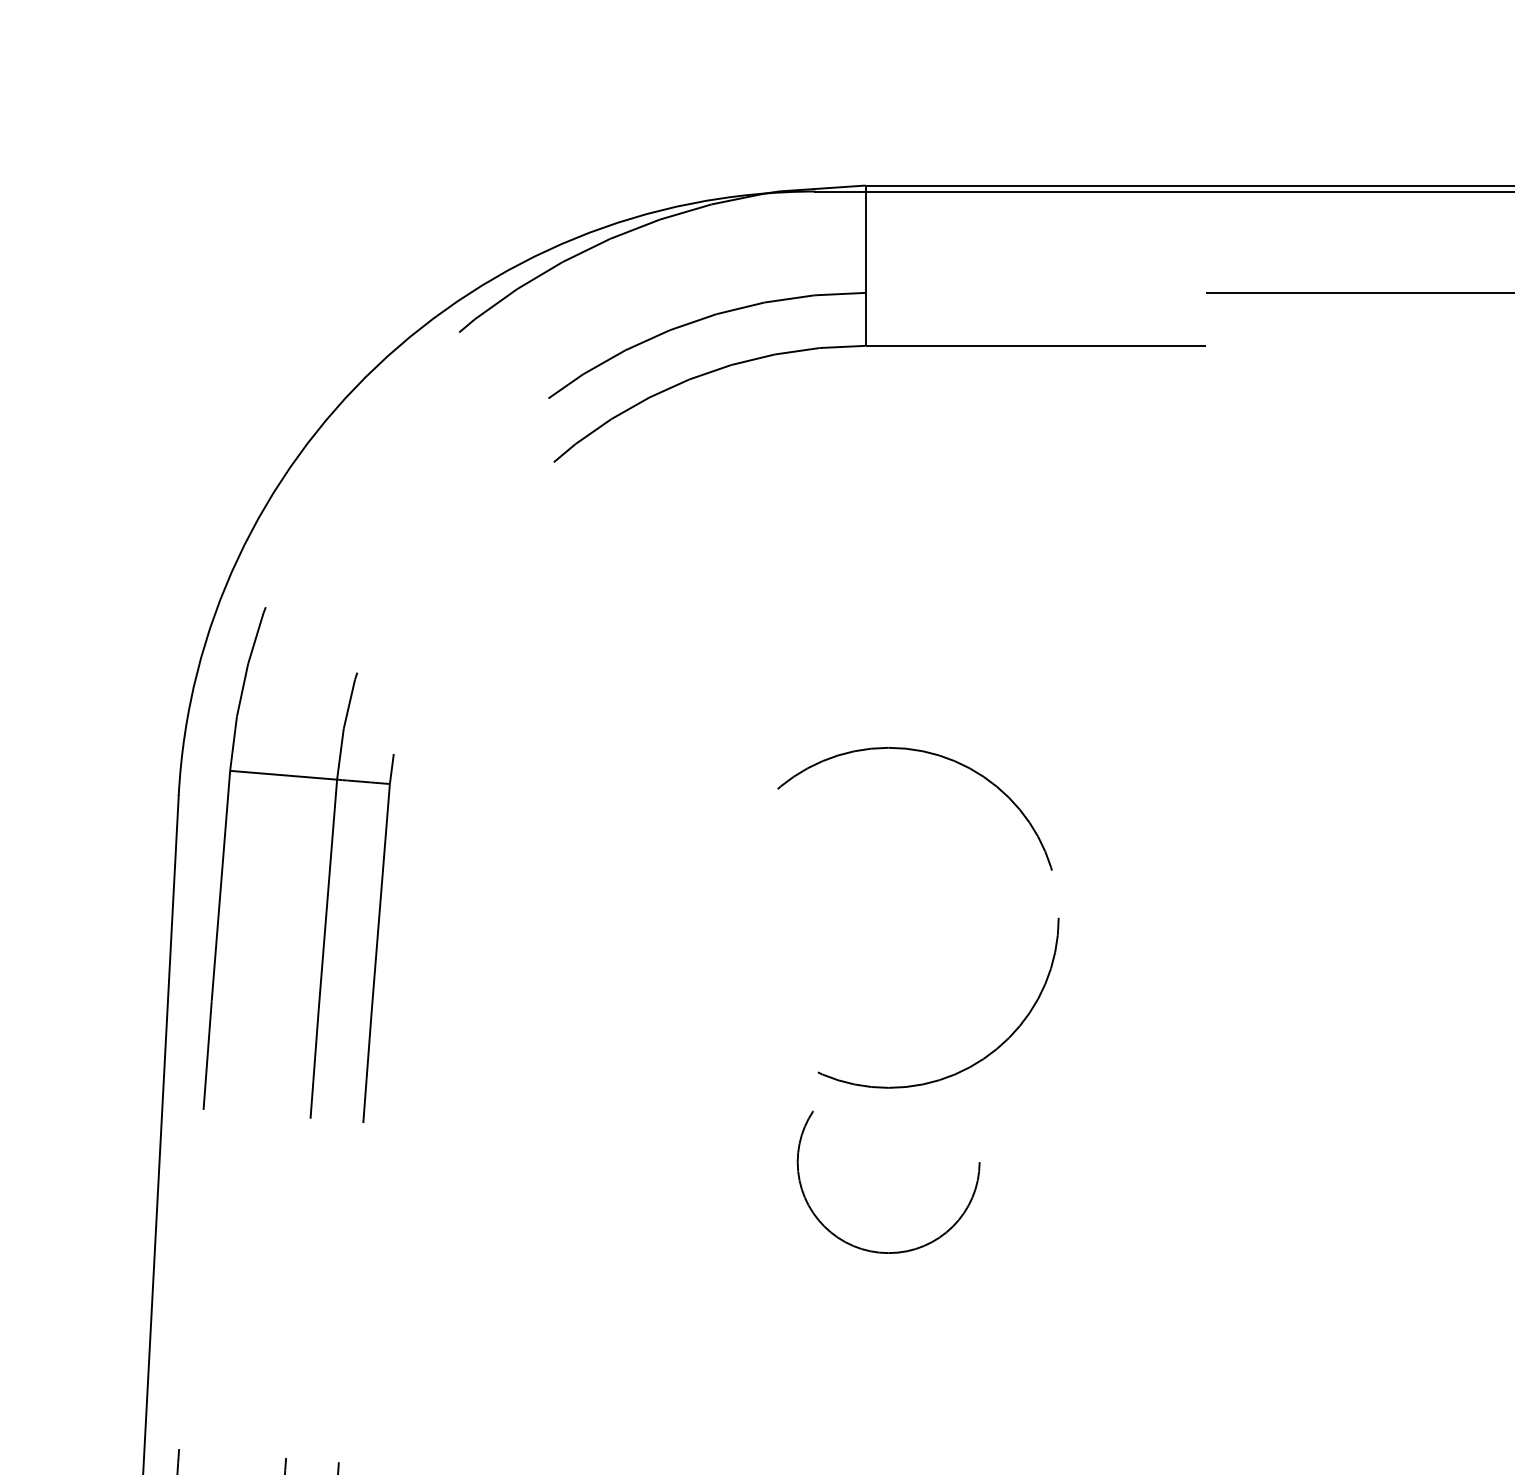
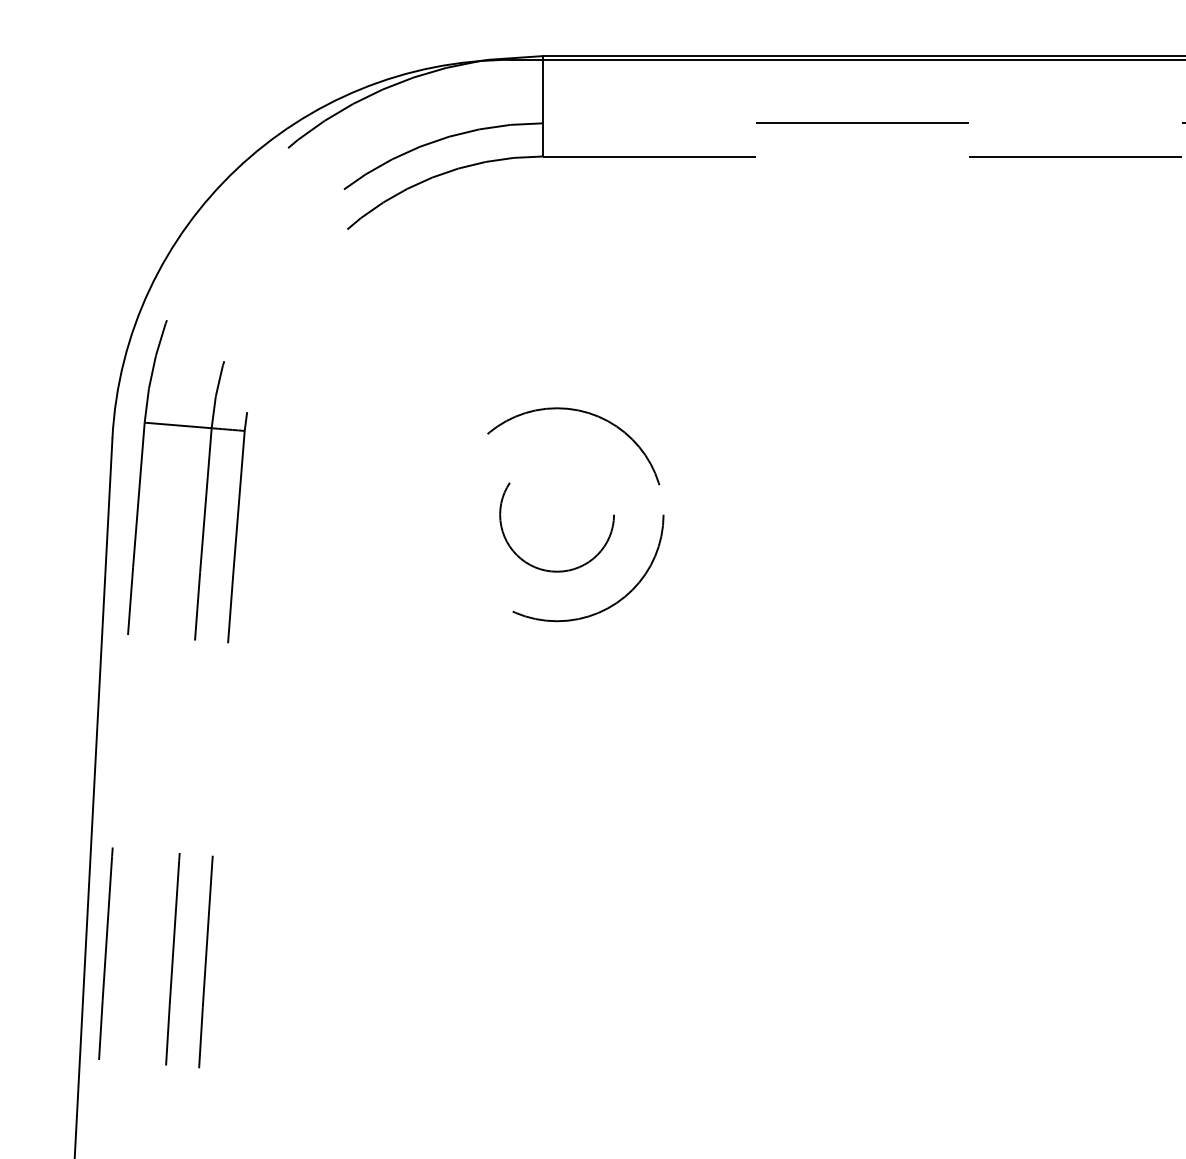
circle: (887, 1182) -> (556, 527), moved

